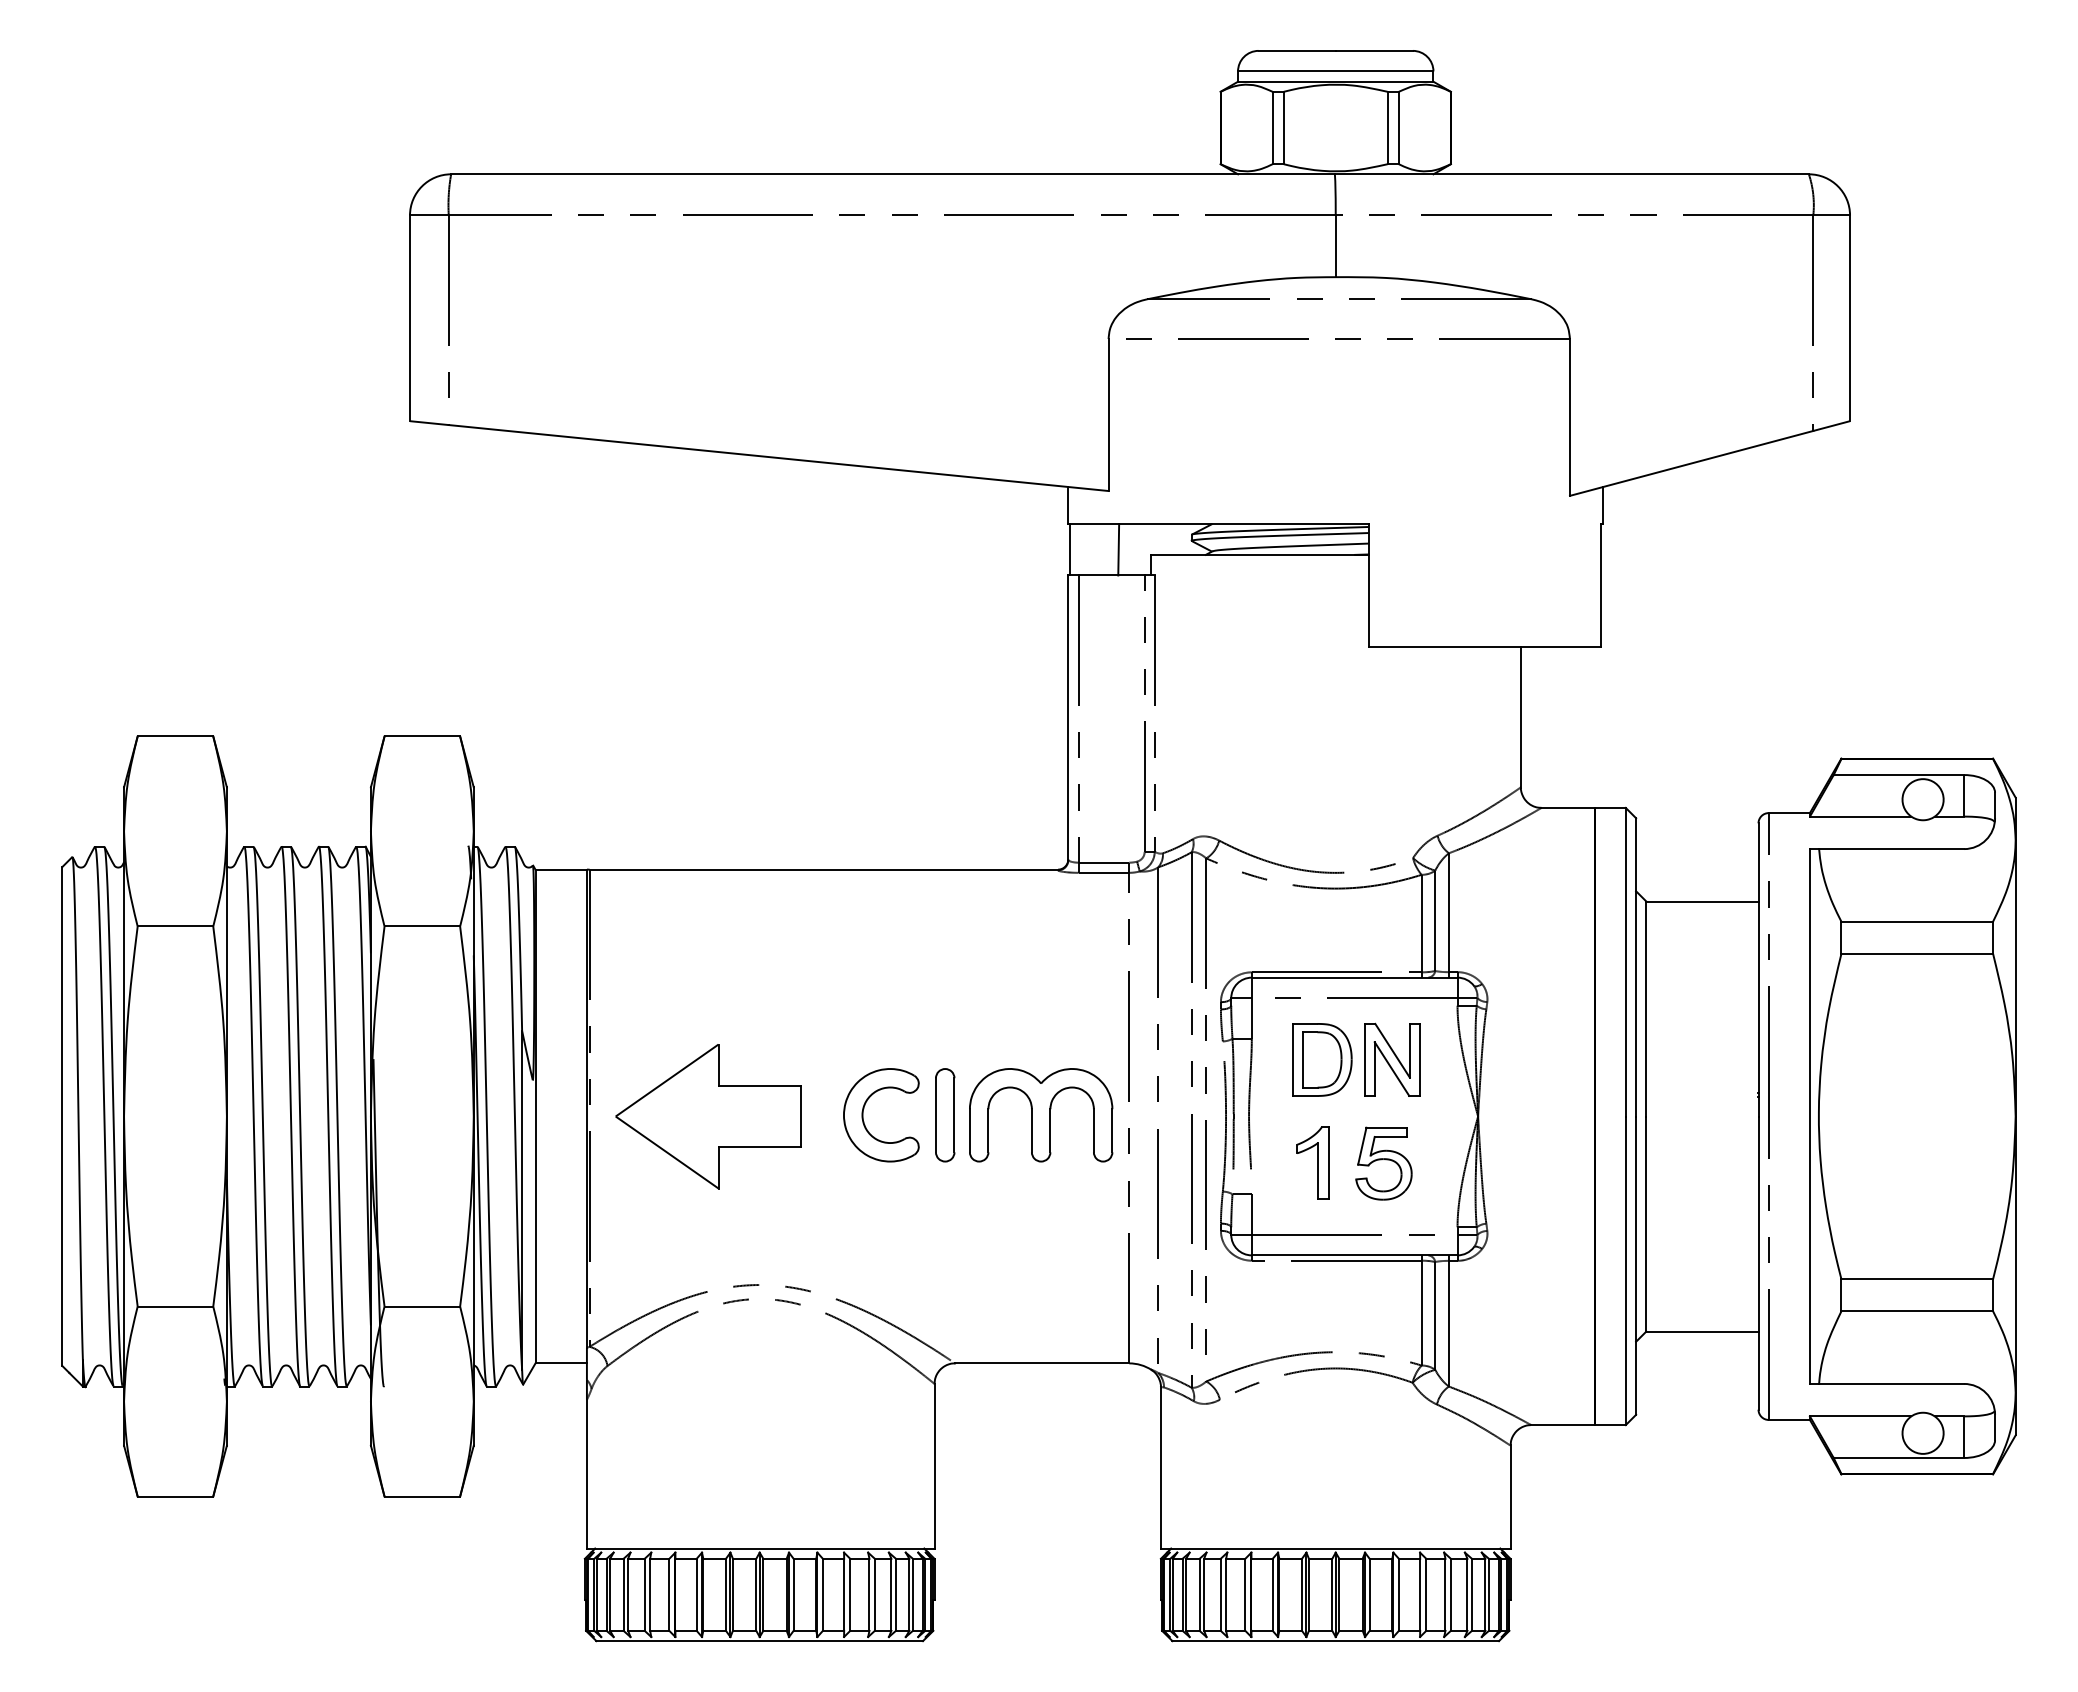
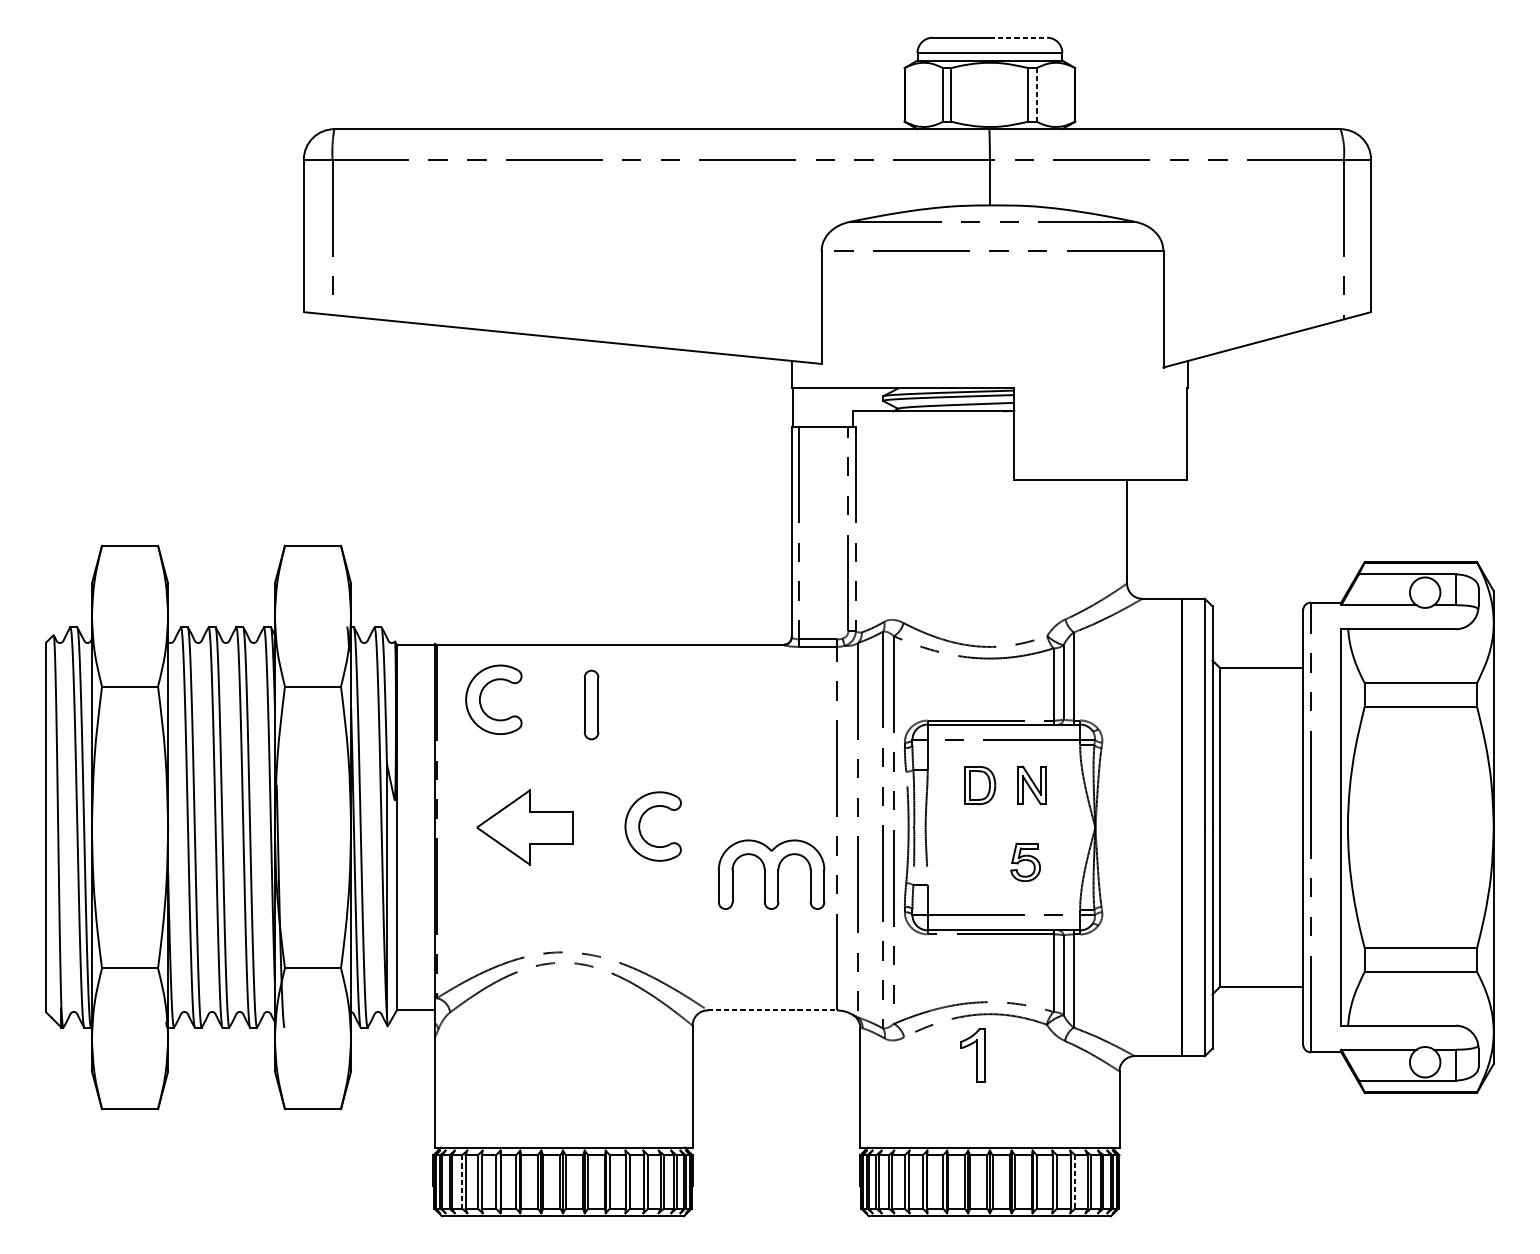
line: (1374, 50) -> (1018, 37), solid -> dashed
line: (1398, 127) -> (1036, 94), solid -> dashed
line: (1118, 549) -> (828, 407), removed
part: (648, 944) -> (480, 699), added
part: (1322, 1059) -> (980, 785), size x0.7
part: (1392, 1059) -> (1031, 785), size x0.7
part: (945, 1115) -> (591, 705), moved
part: (1041, 1115) -> (771, 874), moved
part: (708, 1116) -> (525, 827), size x0.7
part: (1312, 1162) -> (972, 1054), moved
part: (1383, 1163) -> (1025, 862), size x0.7
line: (1042, 1363) -> (772, 1010), solid -> dashed
line: (1450, 1594) -> (1074, 1181), solid -> dashed
line: (623, 1595) -> (462, 1182), solid -> dashed

